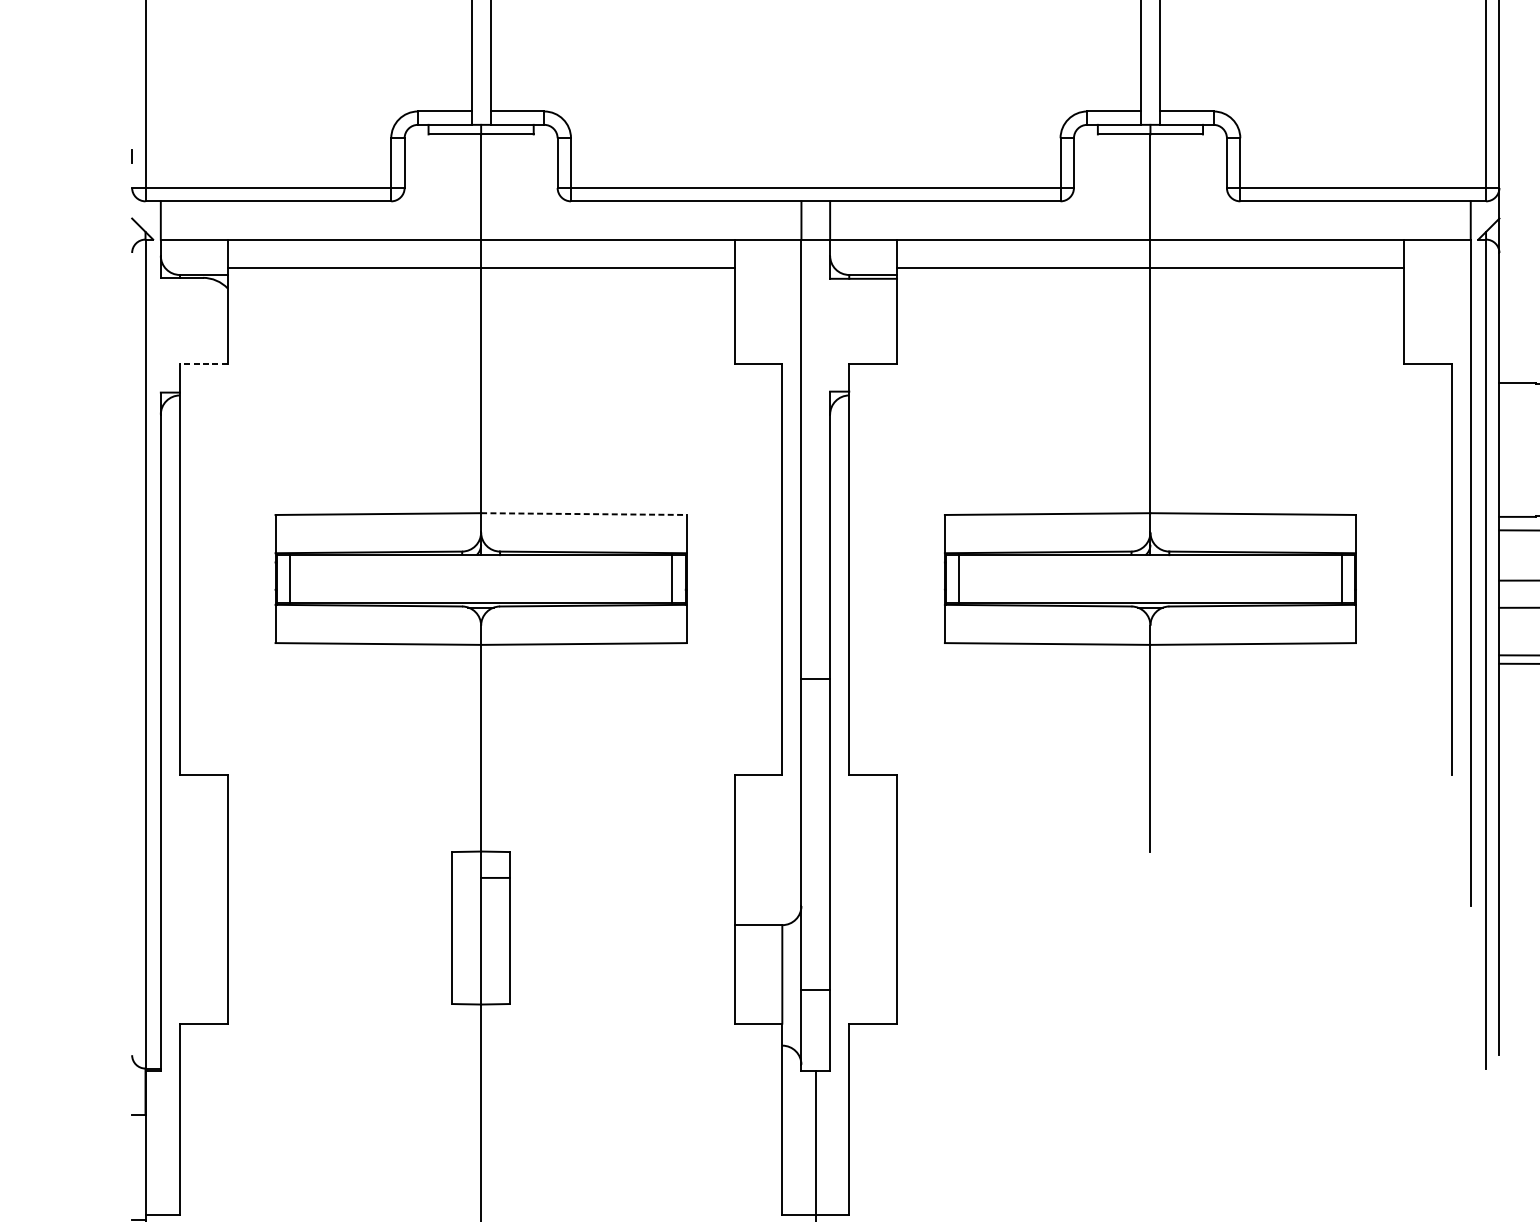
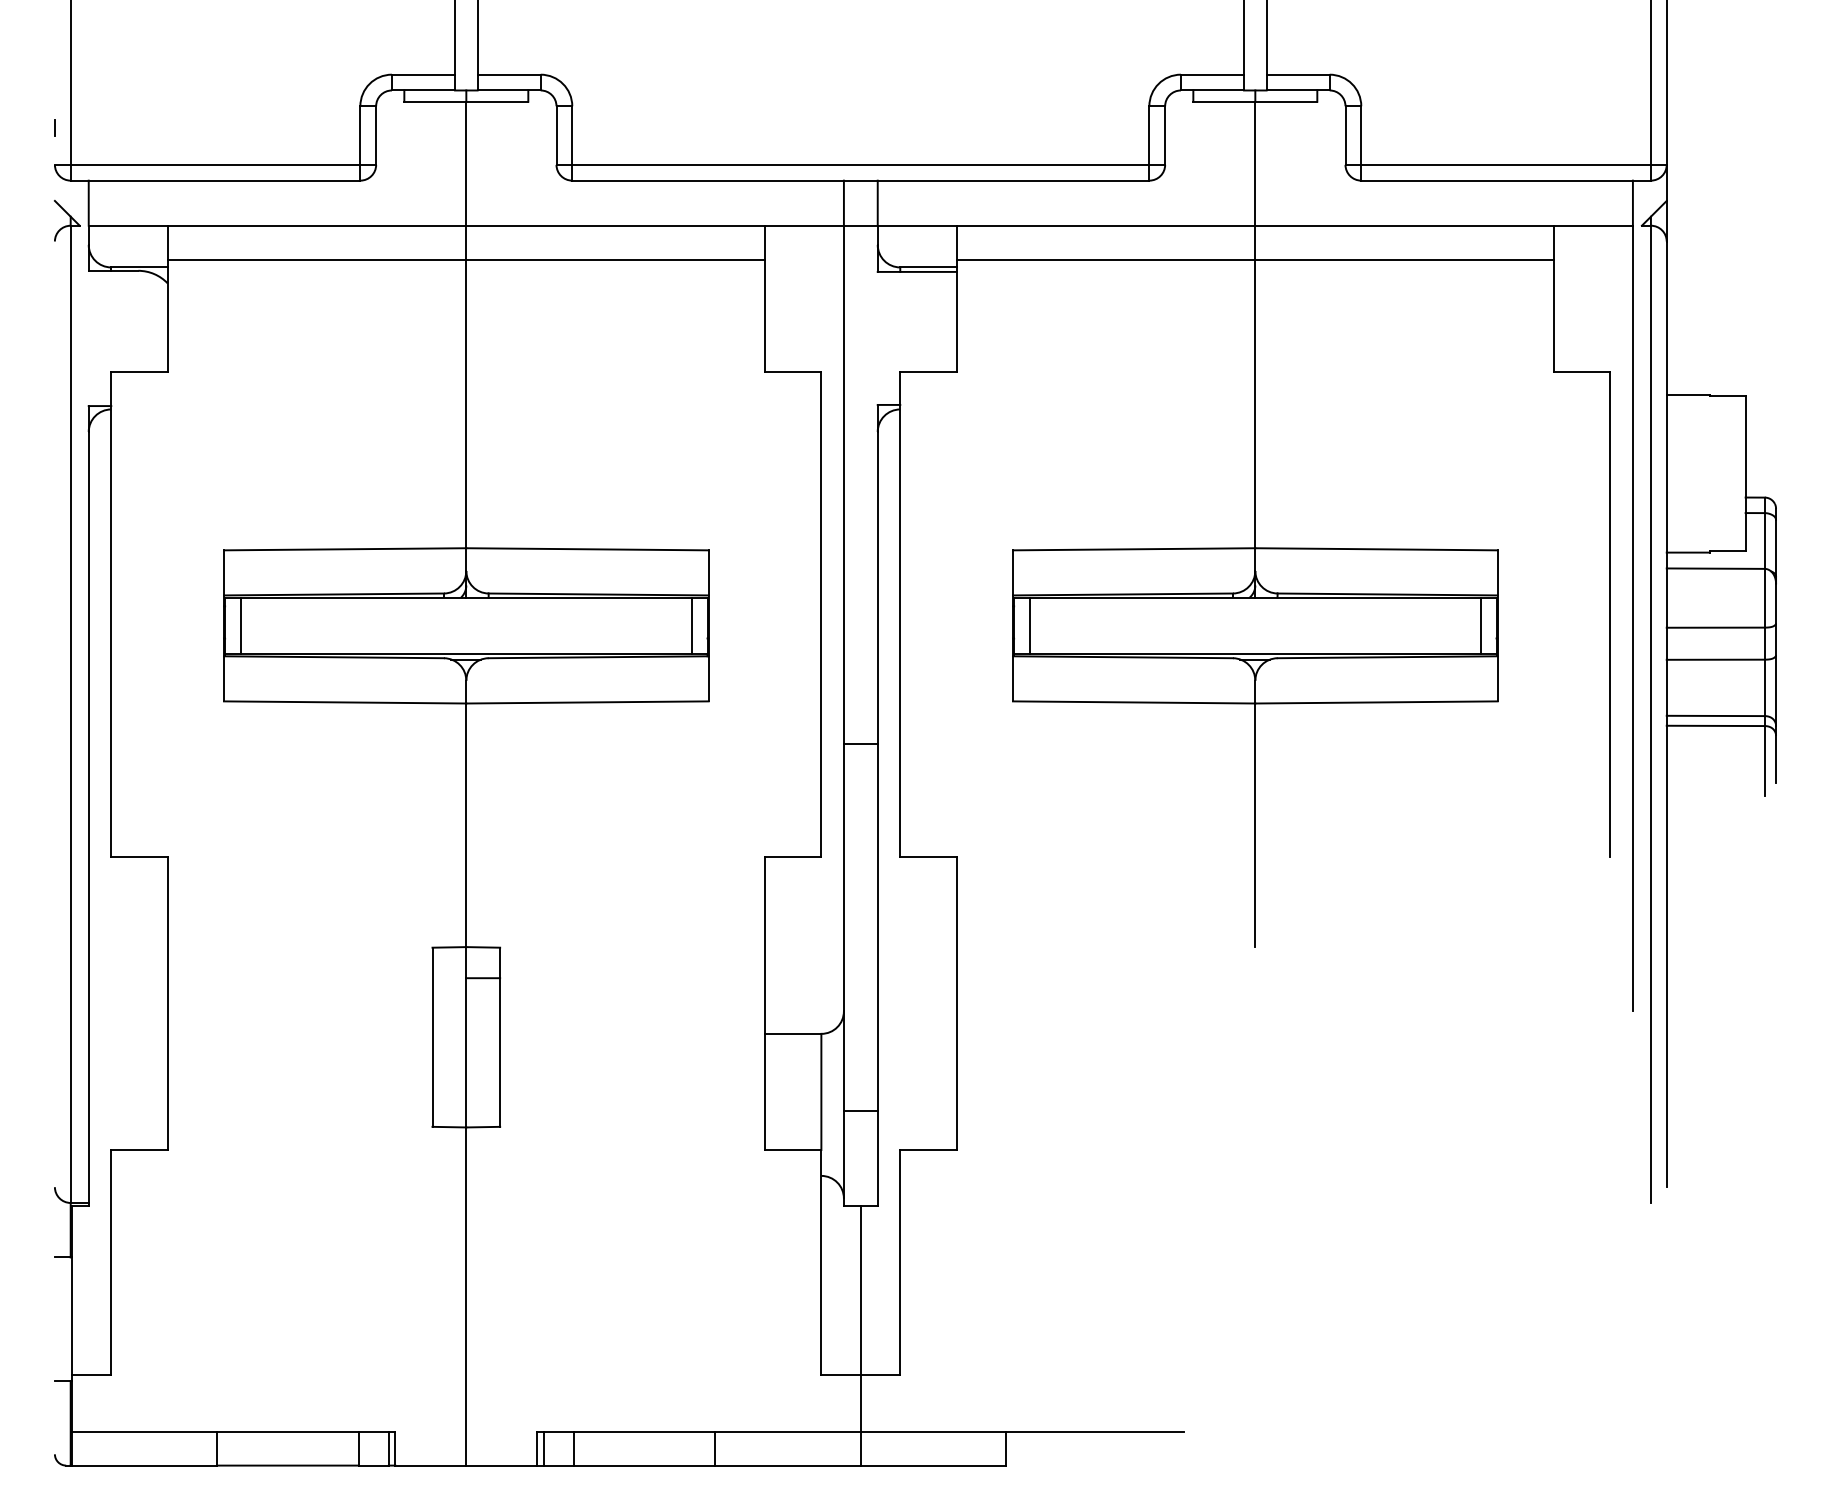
line: (203, 364) -> (138, 372), dashed -> solid
line: (584, 514) -> (588, 549), dashed -> solid

